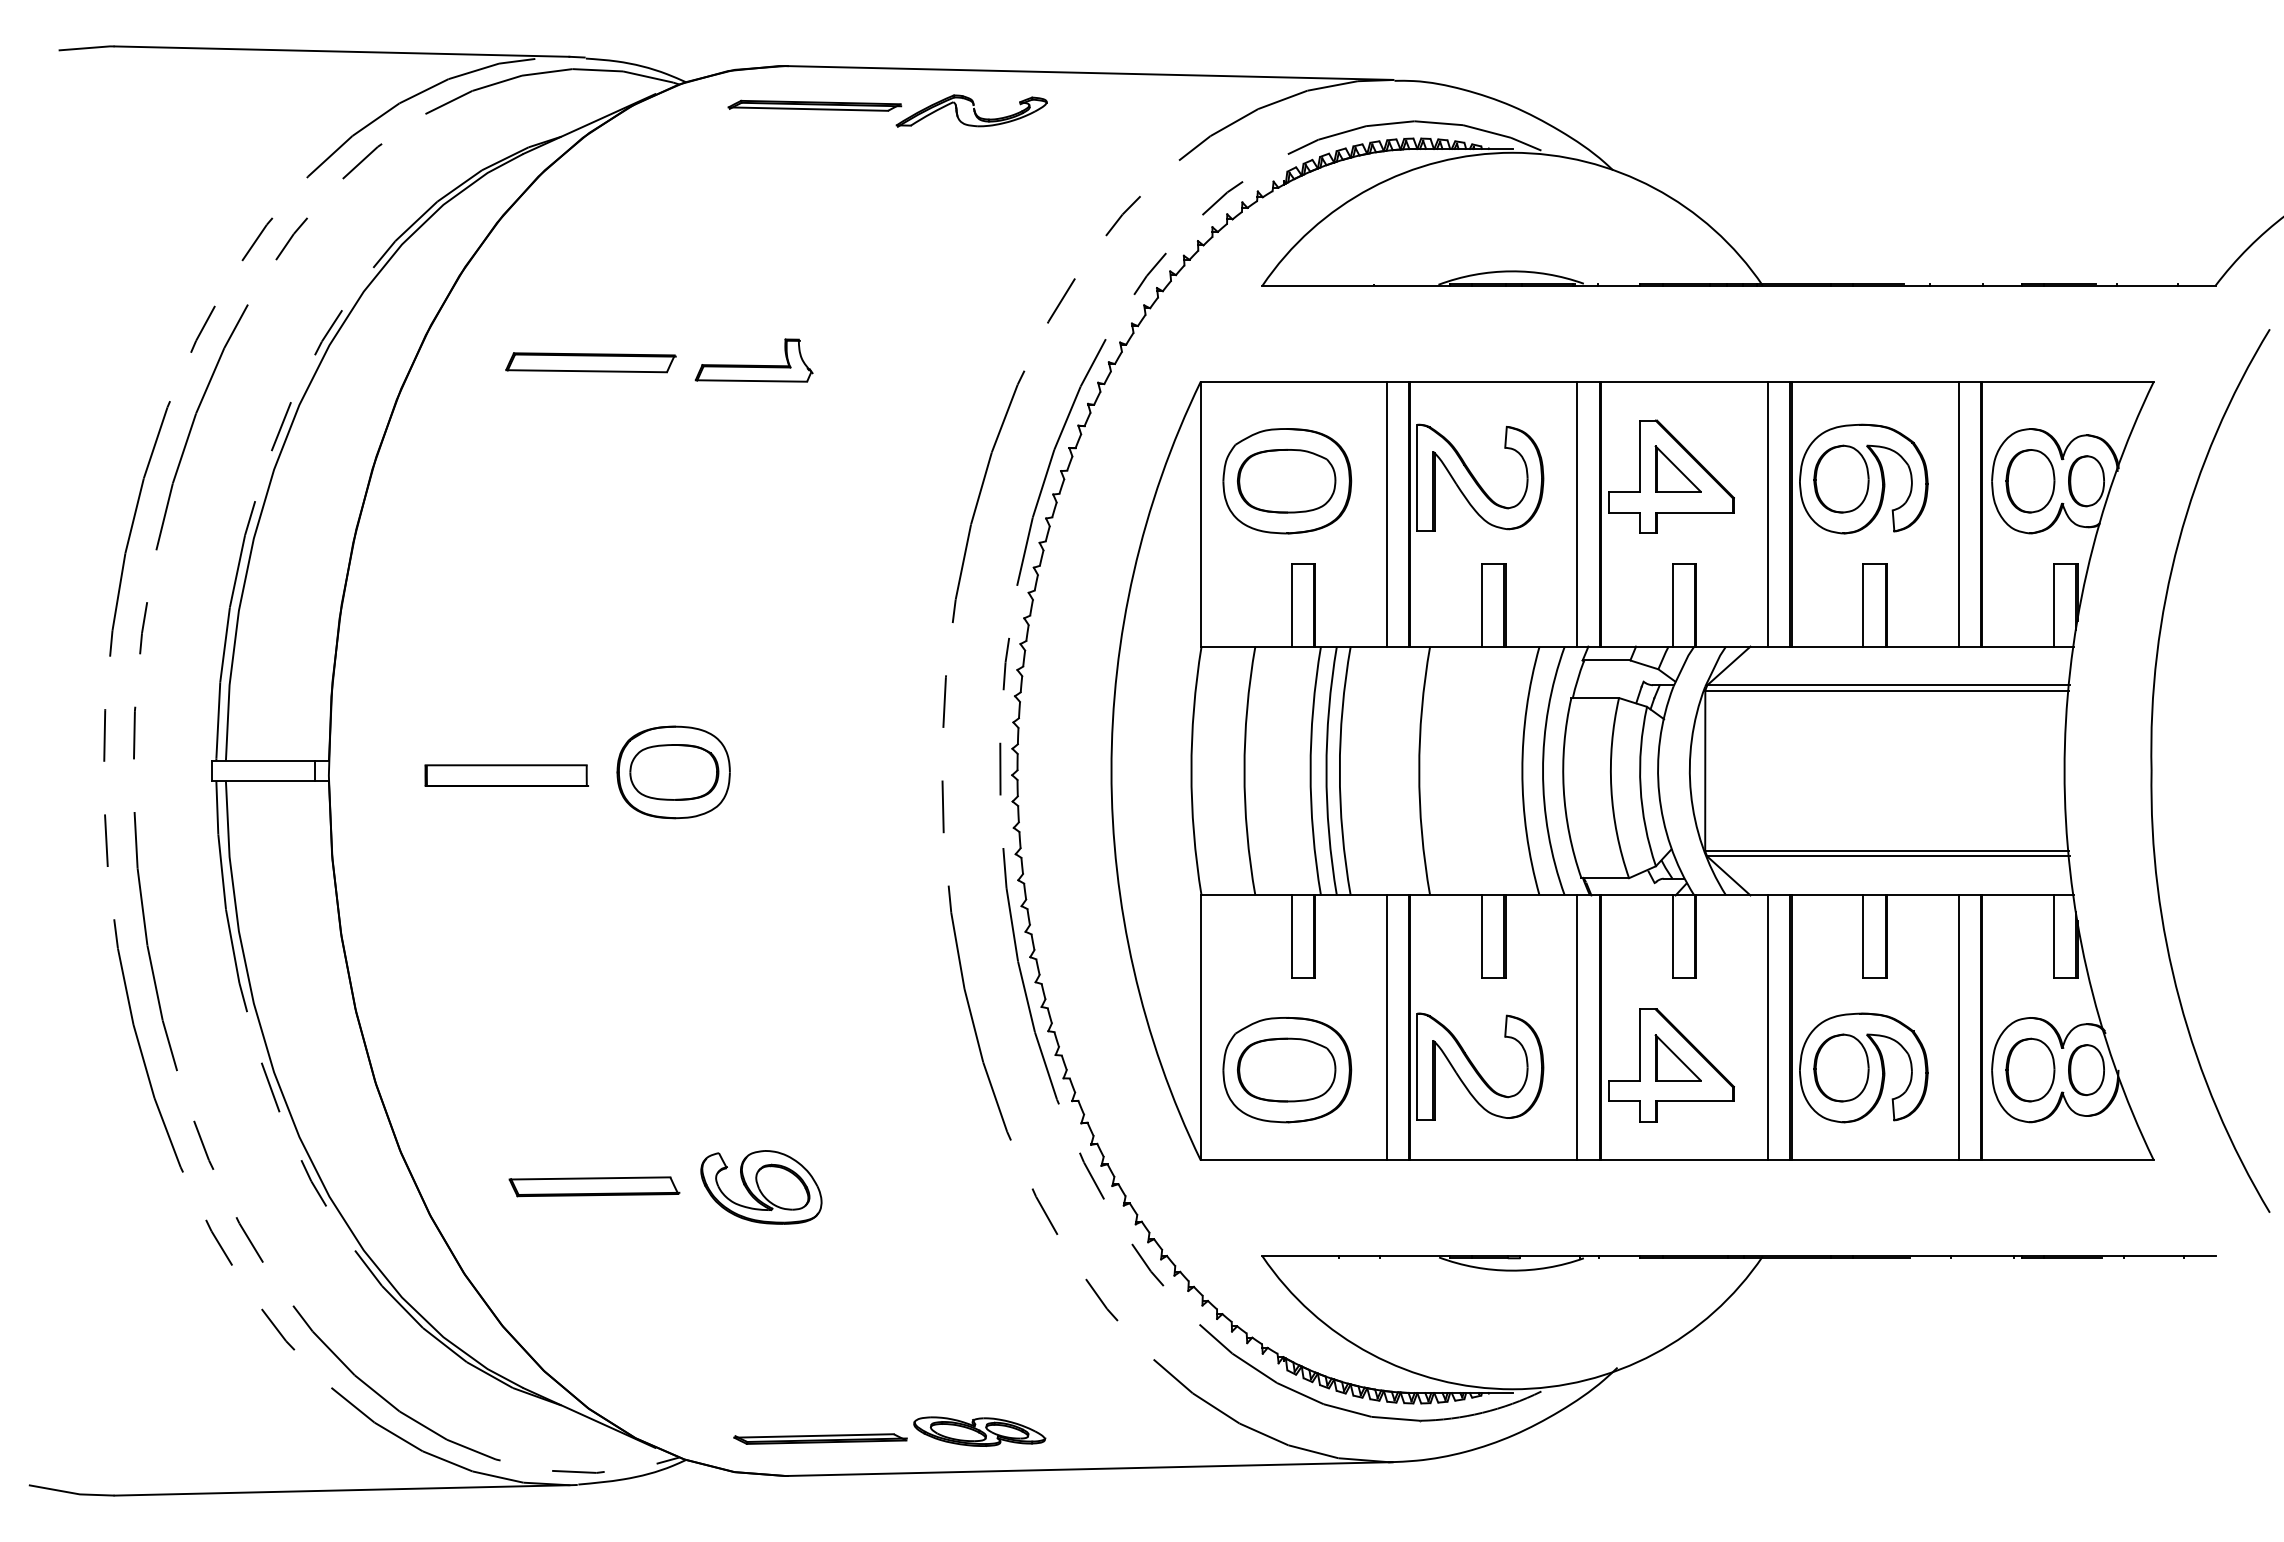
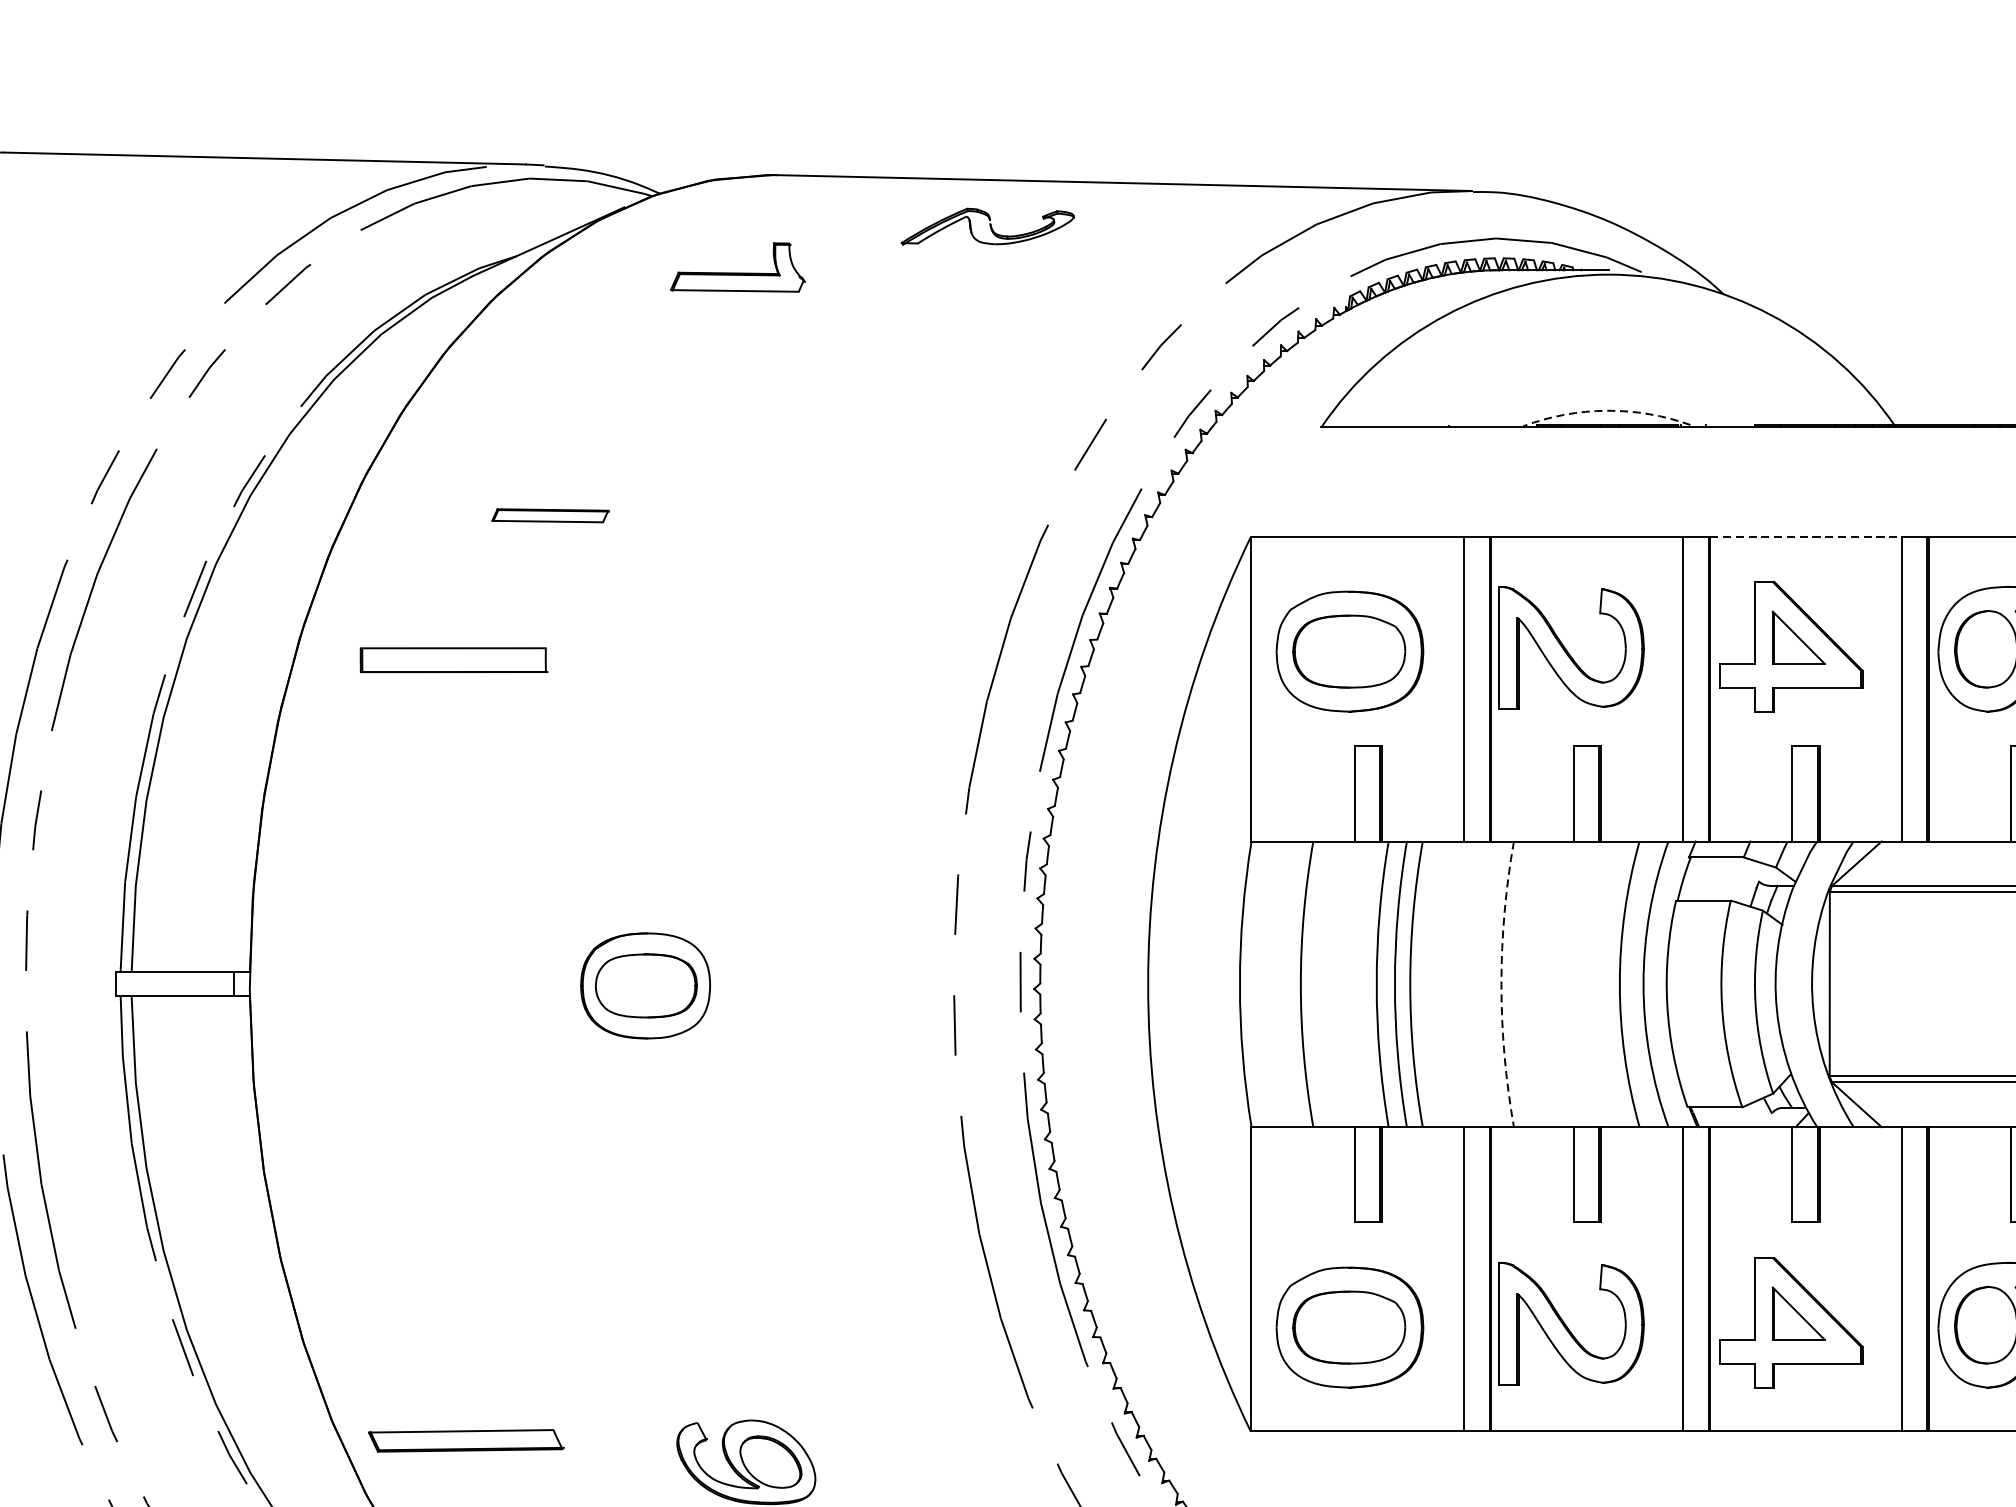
part: (814, 105) -> (807, 220), removed
arc: (1511, 271) -> (1607, 410), solid -> dashed
part: (753, 360) -> (737, 267), moved
part: (590, 362) -> (550, 515), size x0.6
line: (1684, 381) -> (1805, 537), solid -> dashed
arc: (1419, 771) -> (1501, 984), solid -> dashed
part: (506, 775) -> (453, 660), moved
part: (594, 1186) -> (466, 1440), moved

